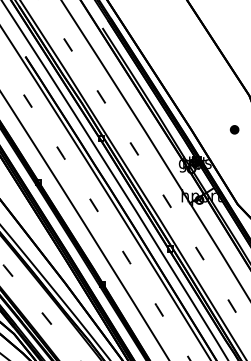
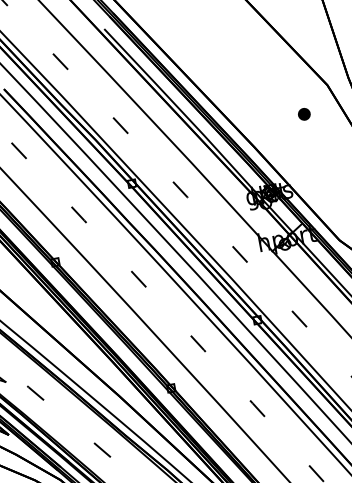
part: (234, 129) -> (304, 113), moved

